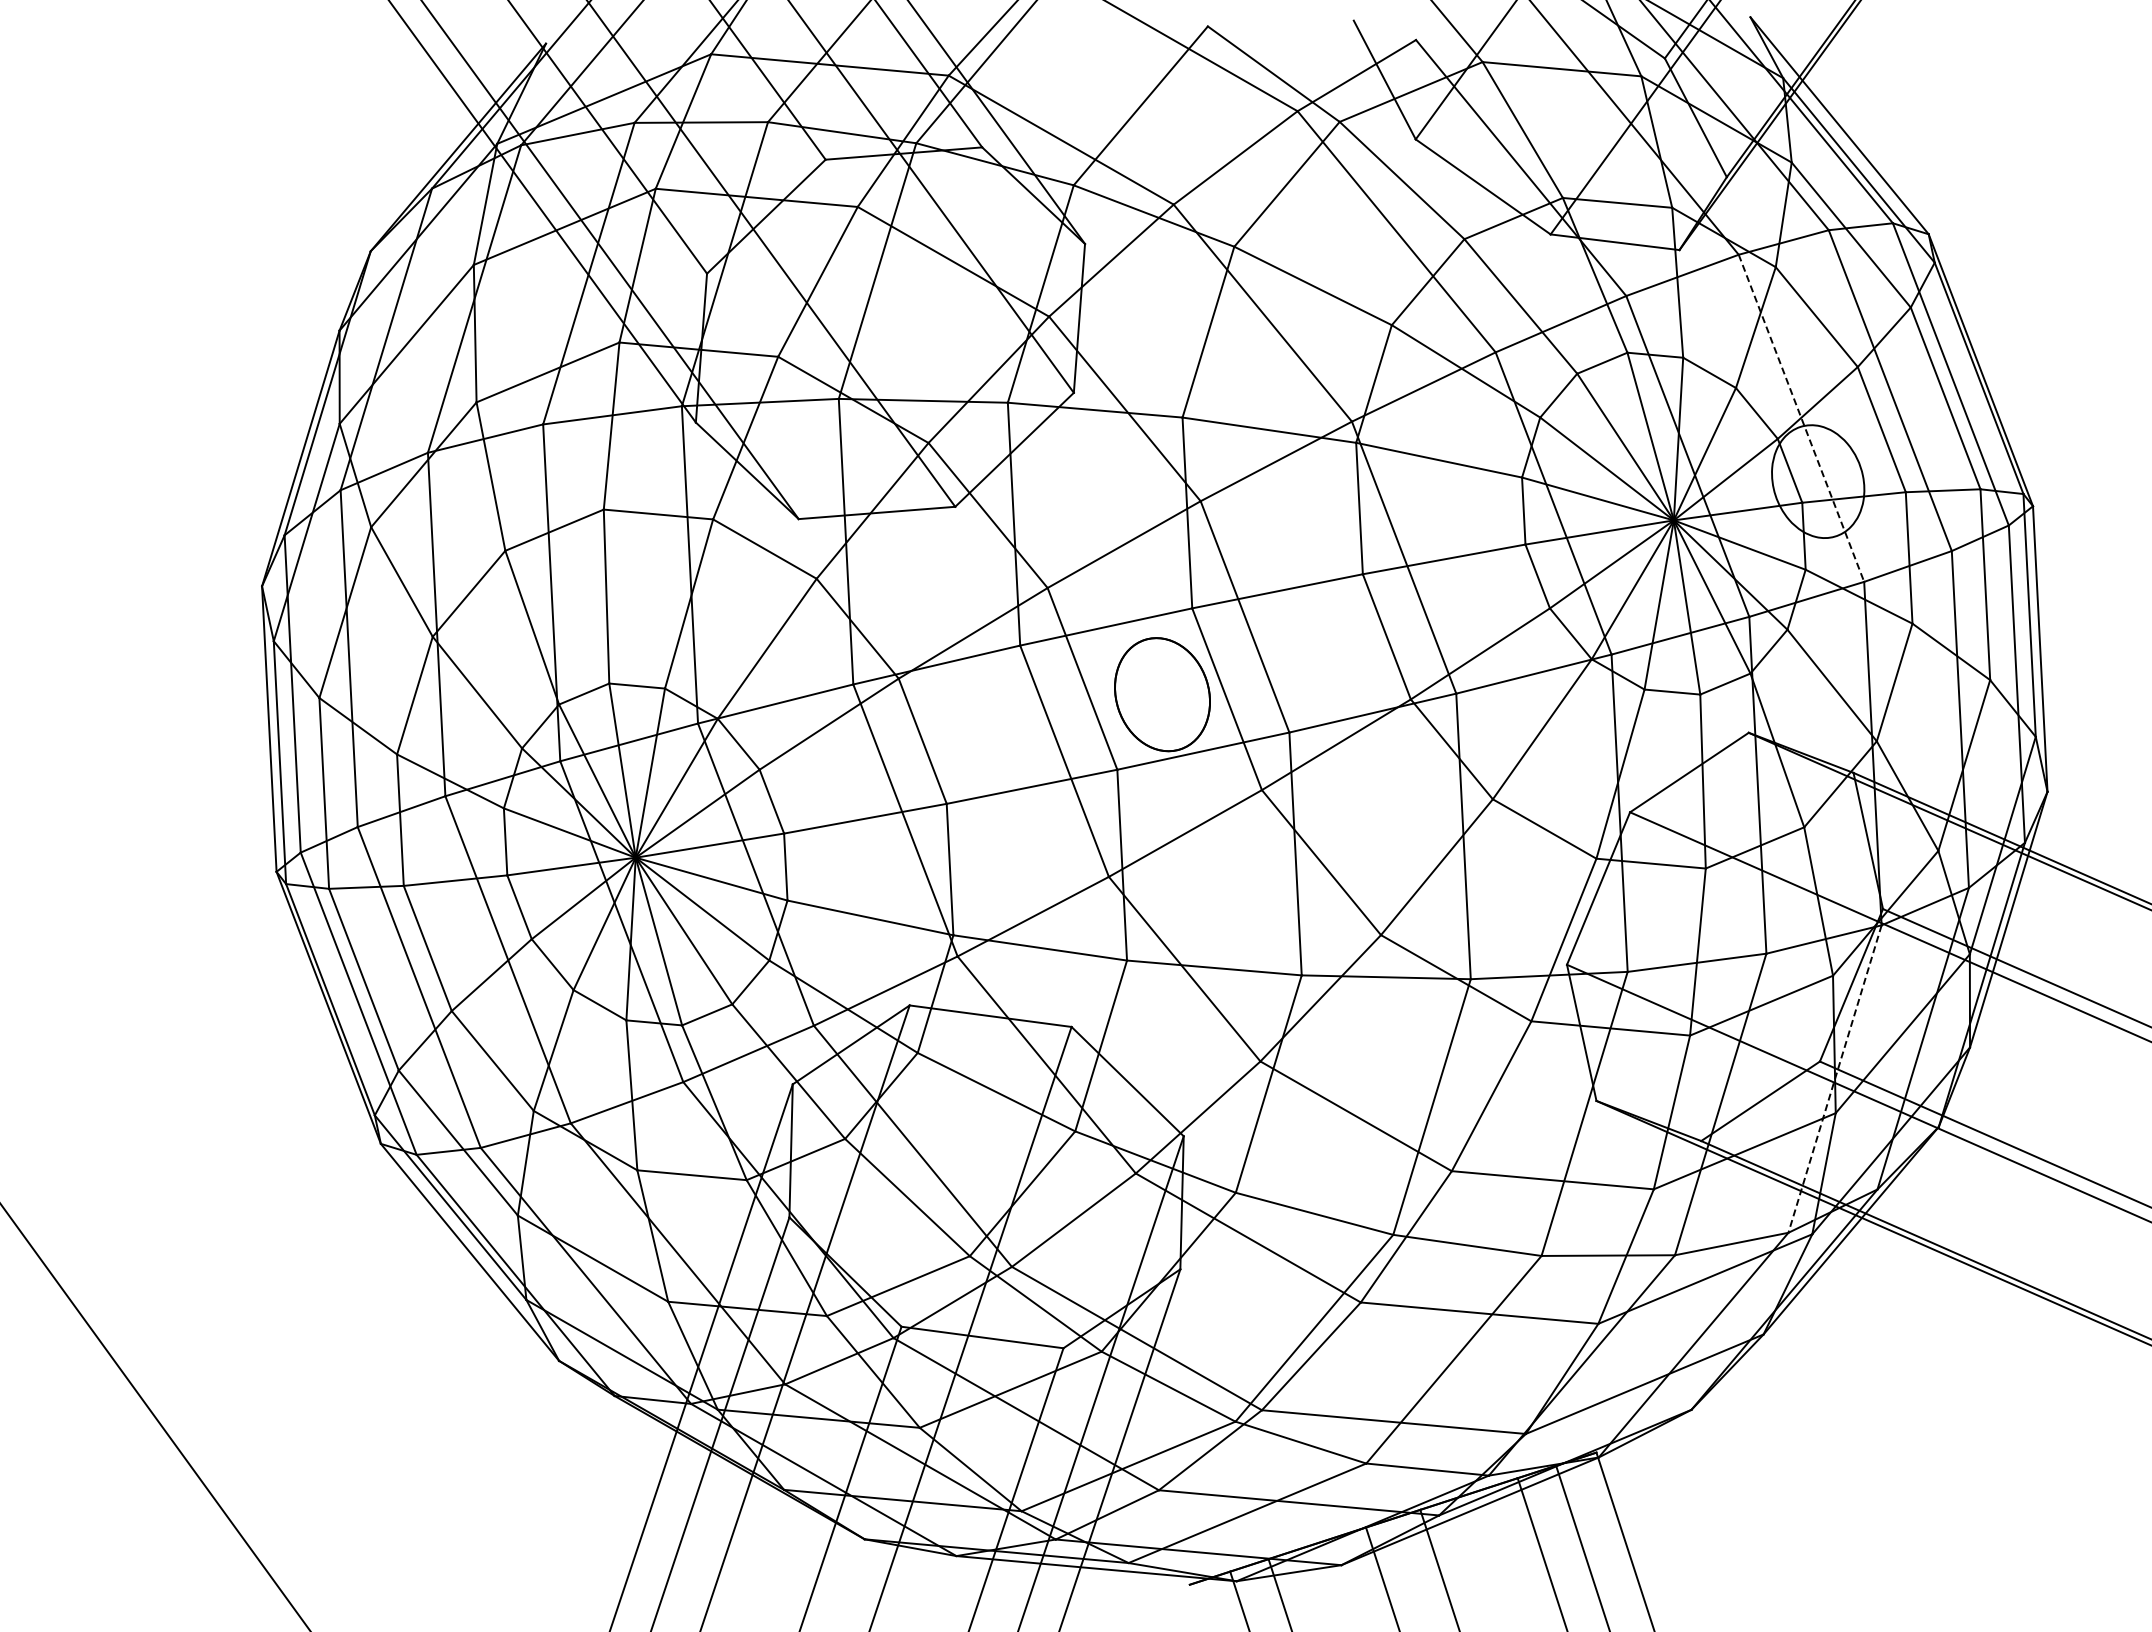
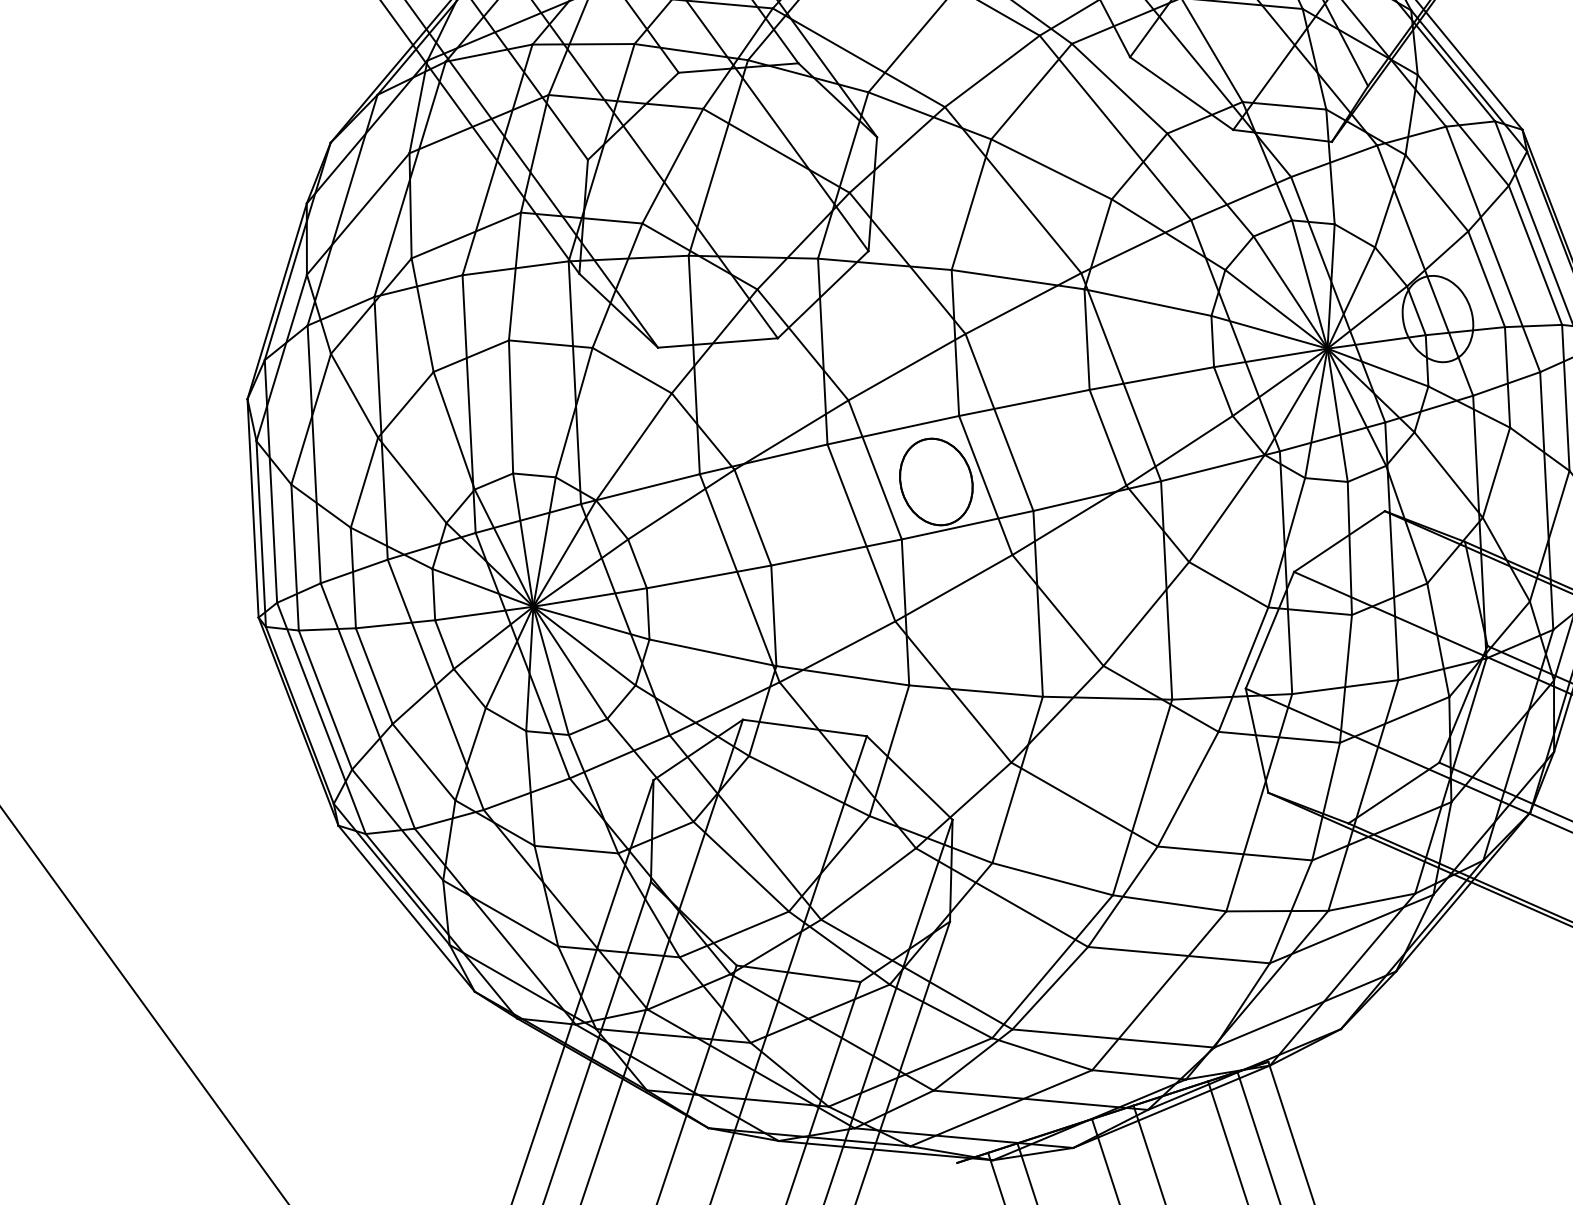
line: (1801, 418) -> (1425, 270), dashed -> solid
line: (1835, 1079) -> (1451, 776), dashed -> solid

